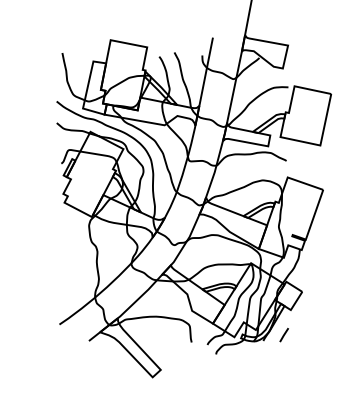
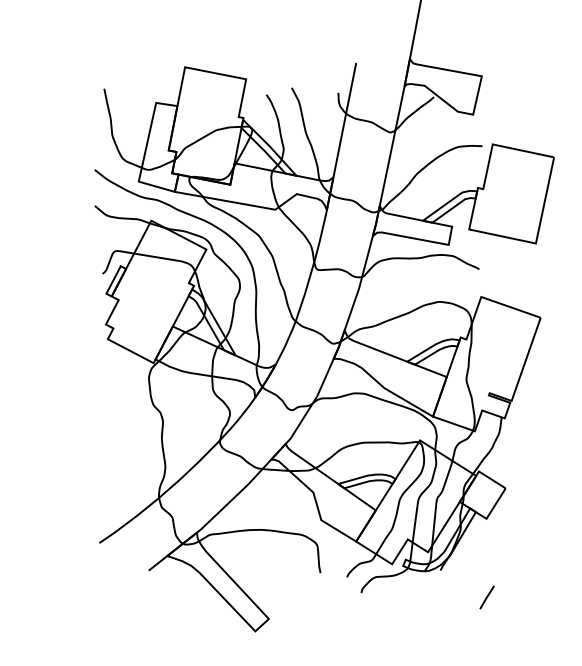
line: (283, 335) -> (485, 598), moved

